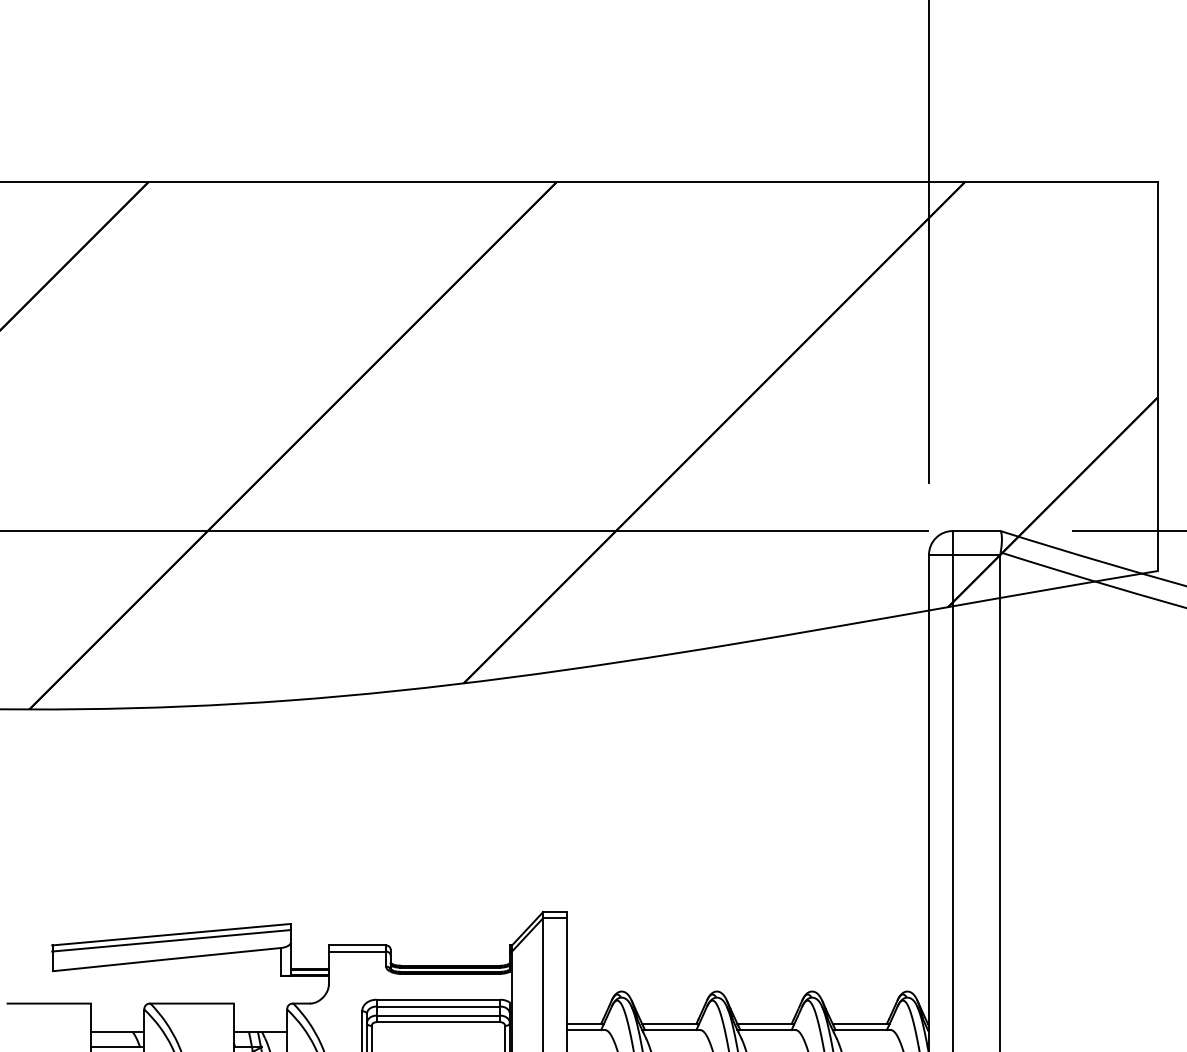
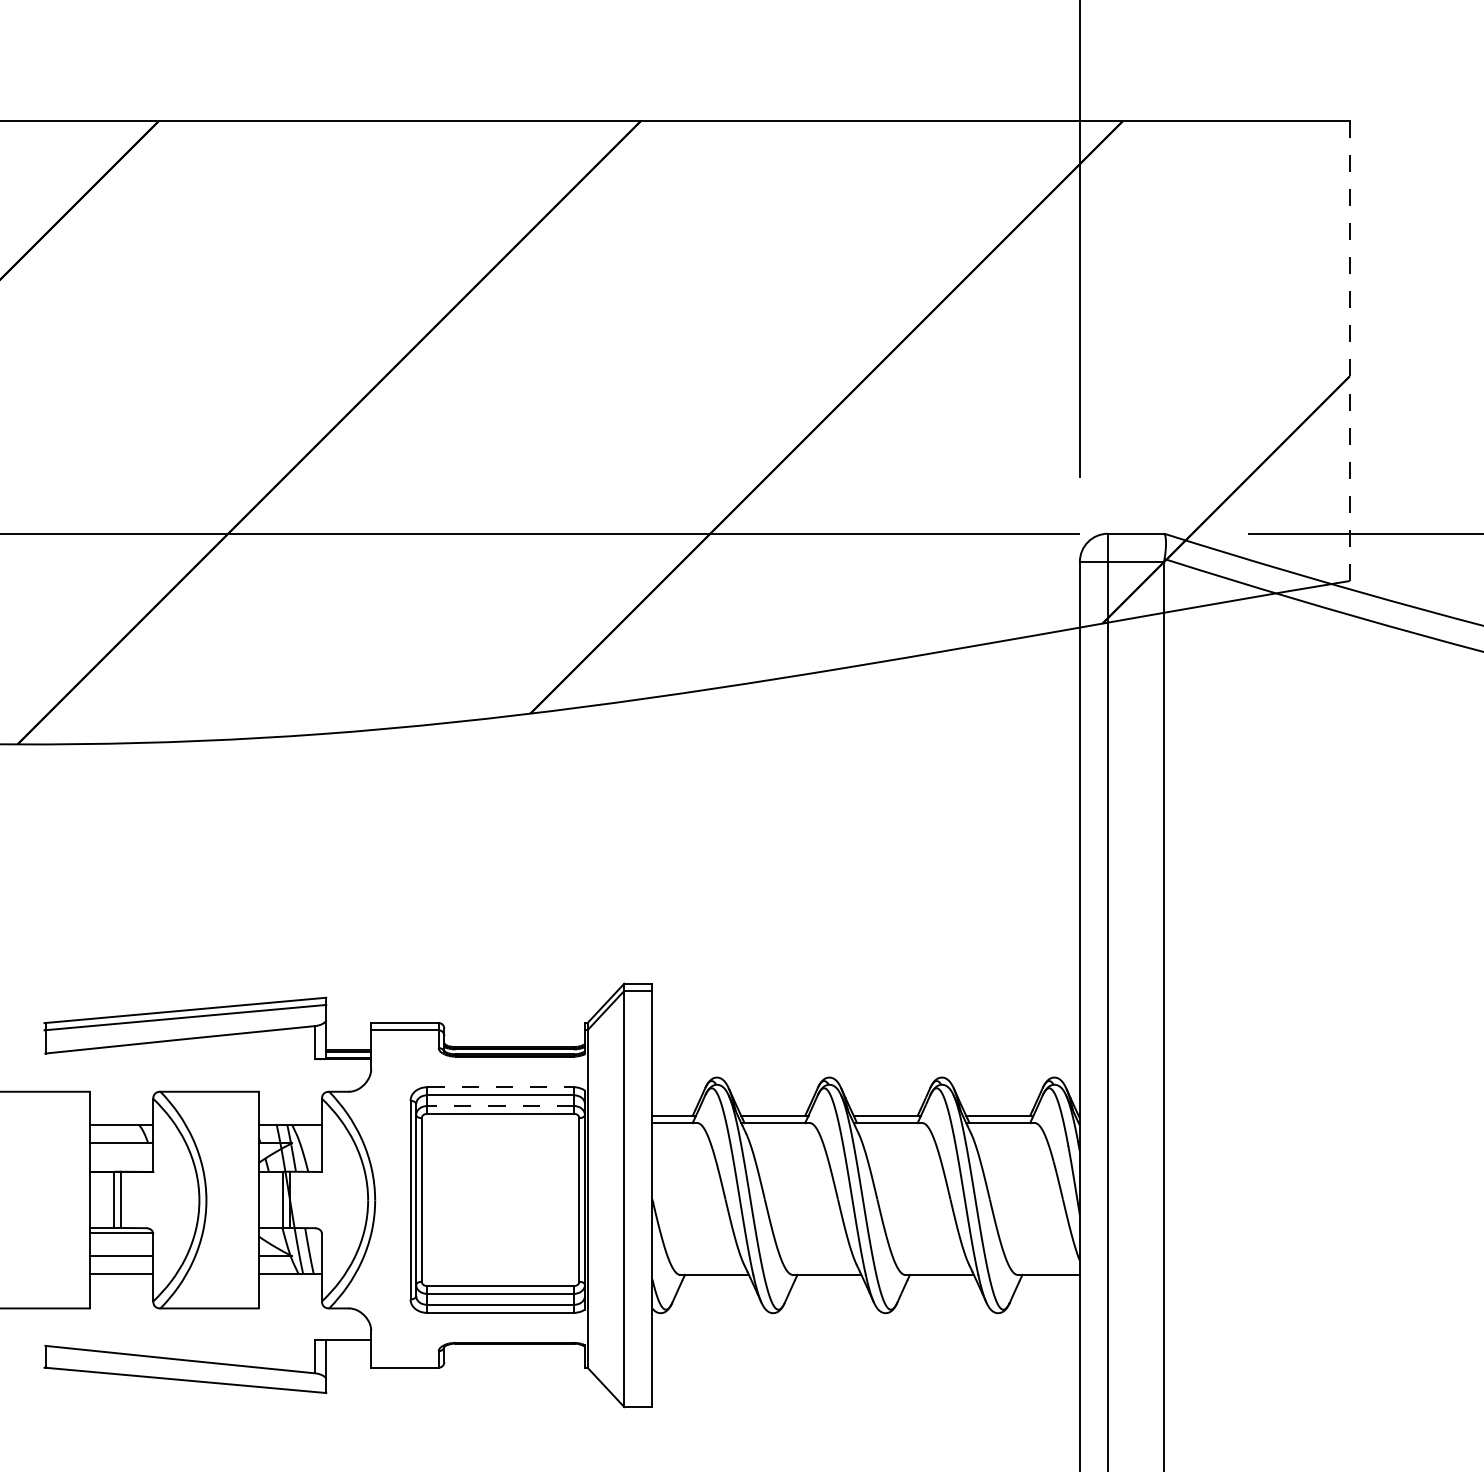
line: (1157, 376) -> (1349, 351), solid -> dashed
line: (439, 999) -> (501, 1087), solid -> dashed
line: (438, 1016) -> (500, 1106), solid -> dashed

